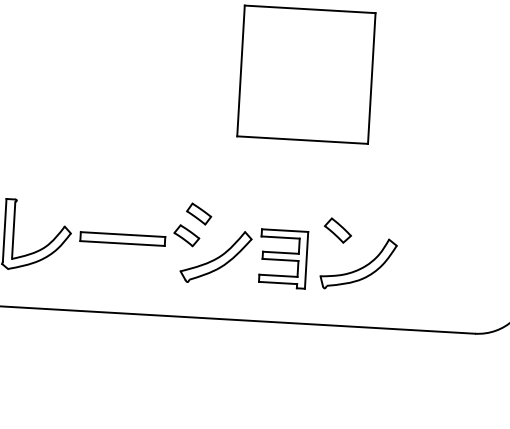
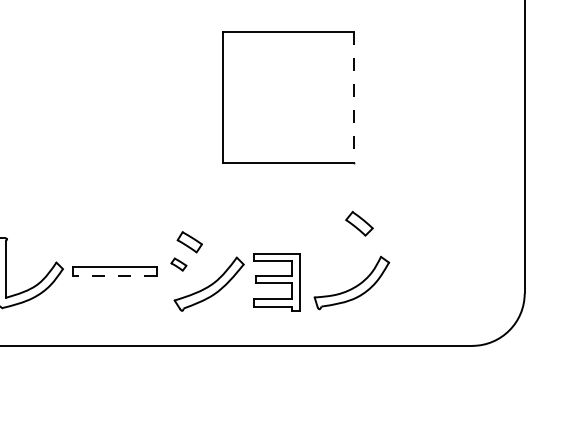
line: (371, 78) -> (354, 97), solid -> dashed
part: (338, 230) -> (359, 223), moved
part: (186, 235) -> (178, 264), size x0.6
line: (121, 243) -> (114, 276), solid -> dashed

